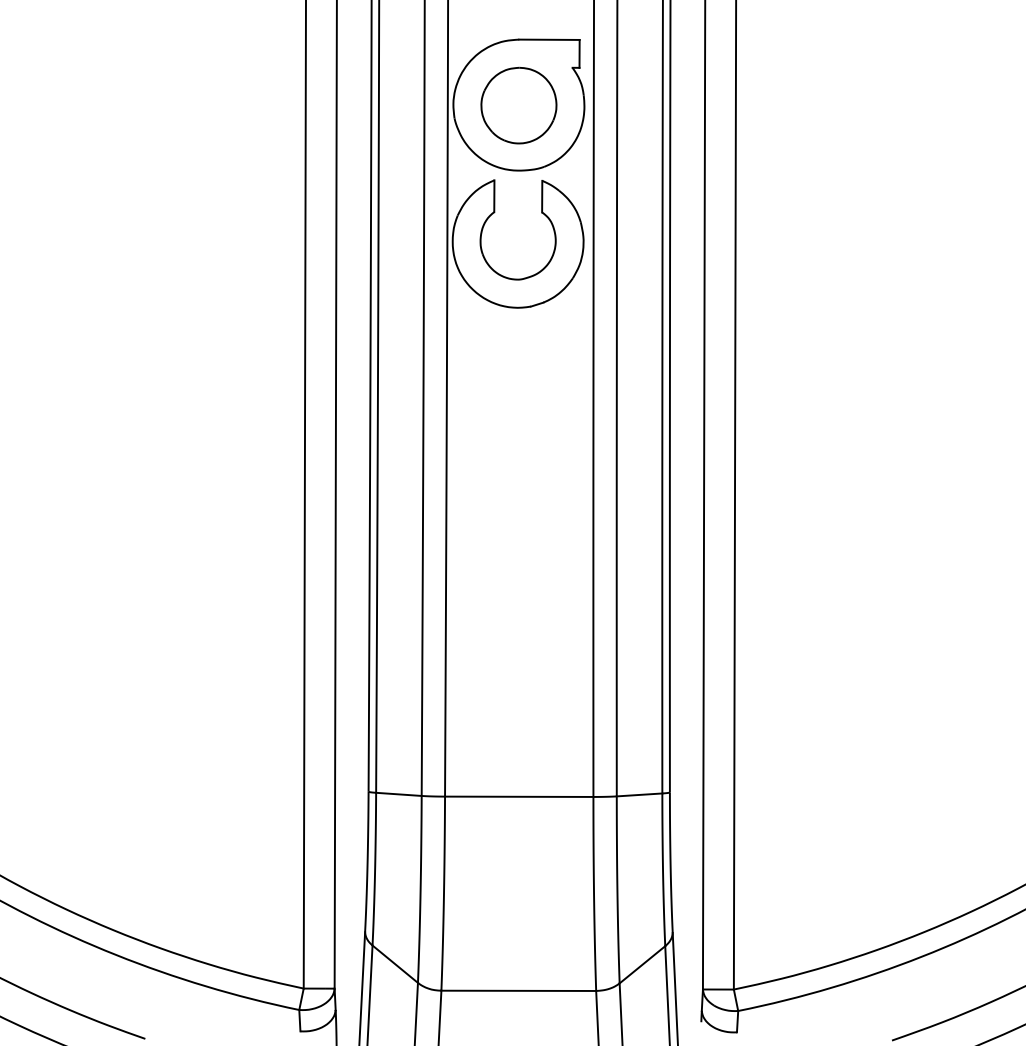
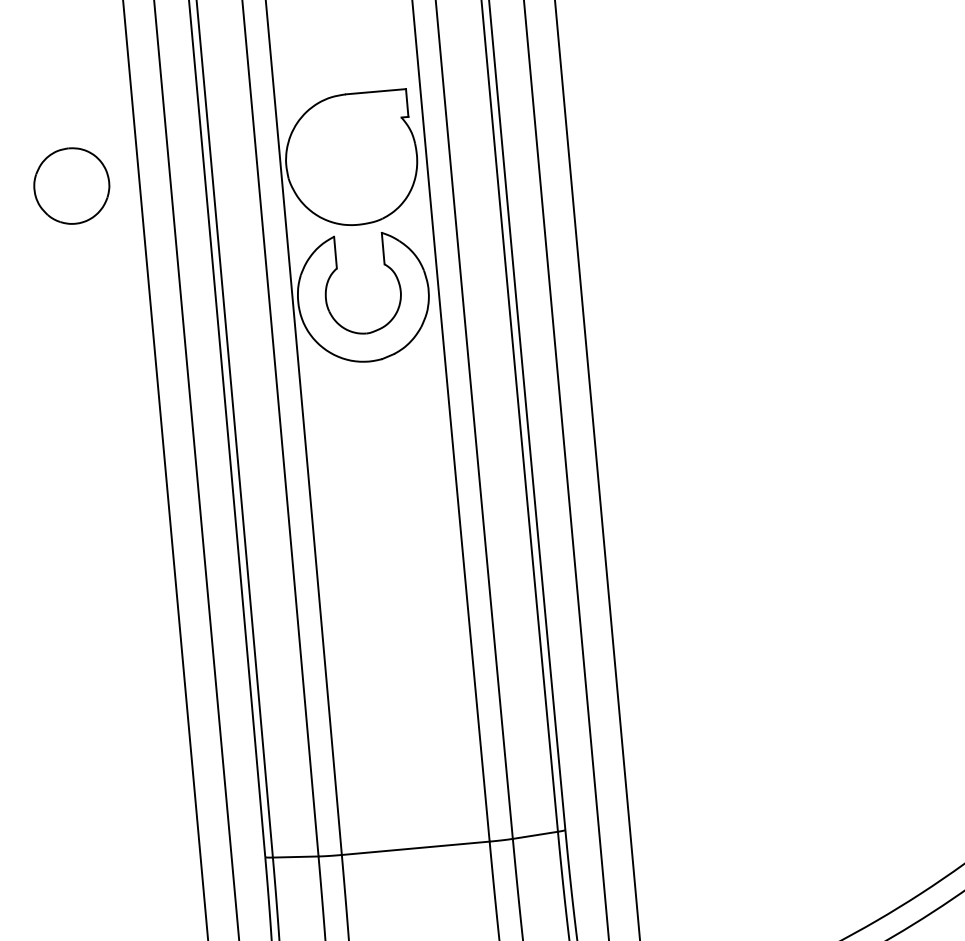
part: (518, 105) -> (71, 185), moved

